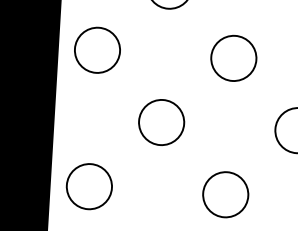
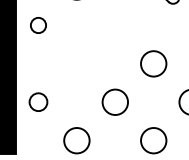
circle: (97, 50) -> (38, 25), size x0.6
circle: (232, 58) -> (114, 25), removed
circle: (160, 121) -> (76, 63), removed
circle: (89, 185) -> (38, 101), size x0.7

